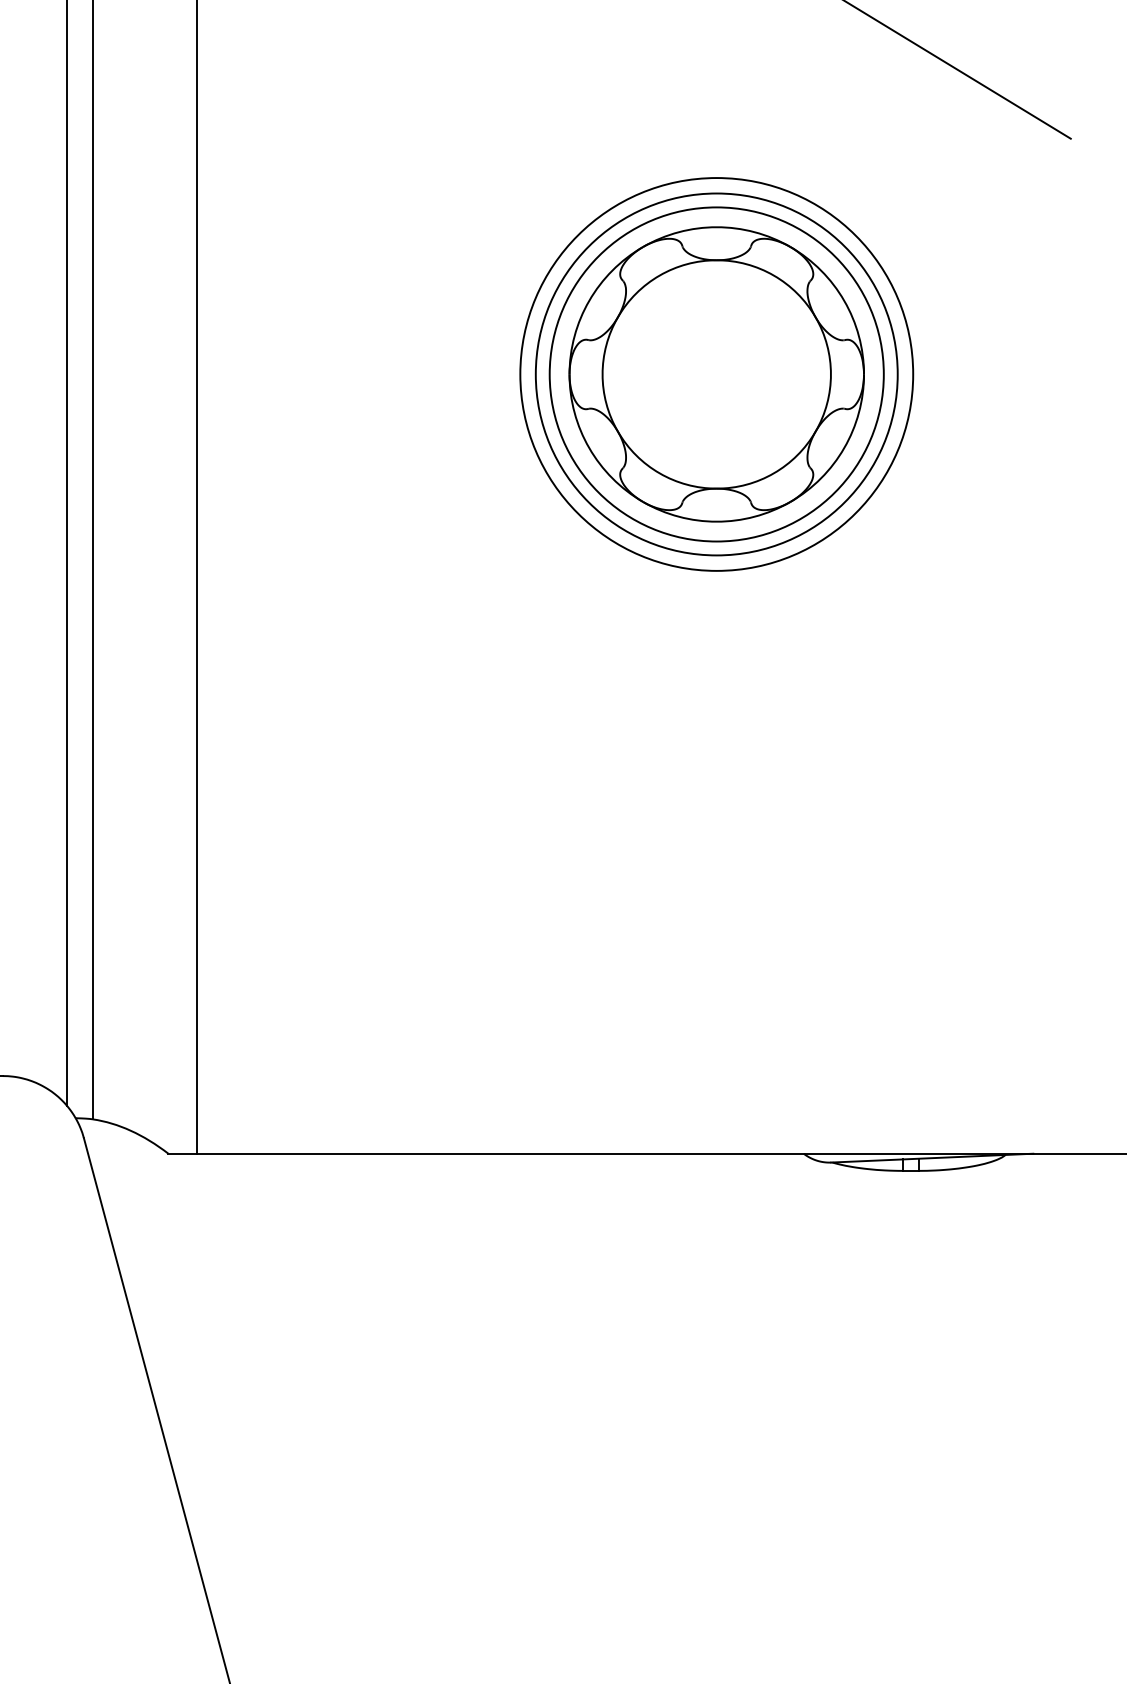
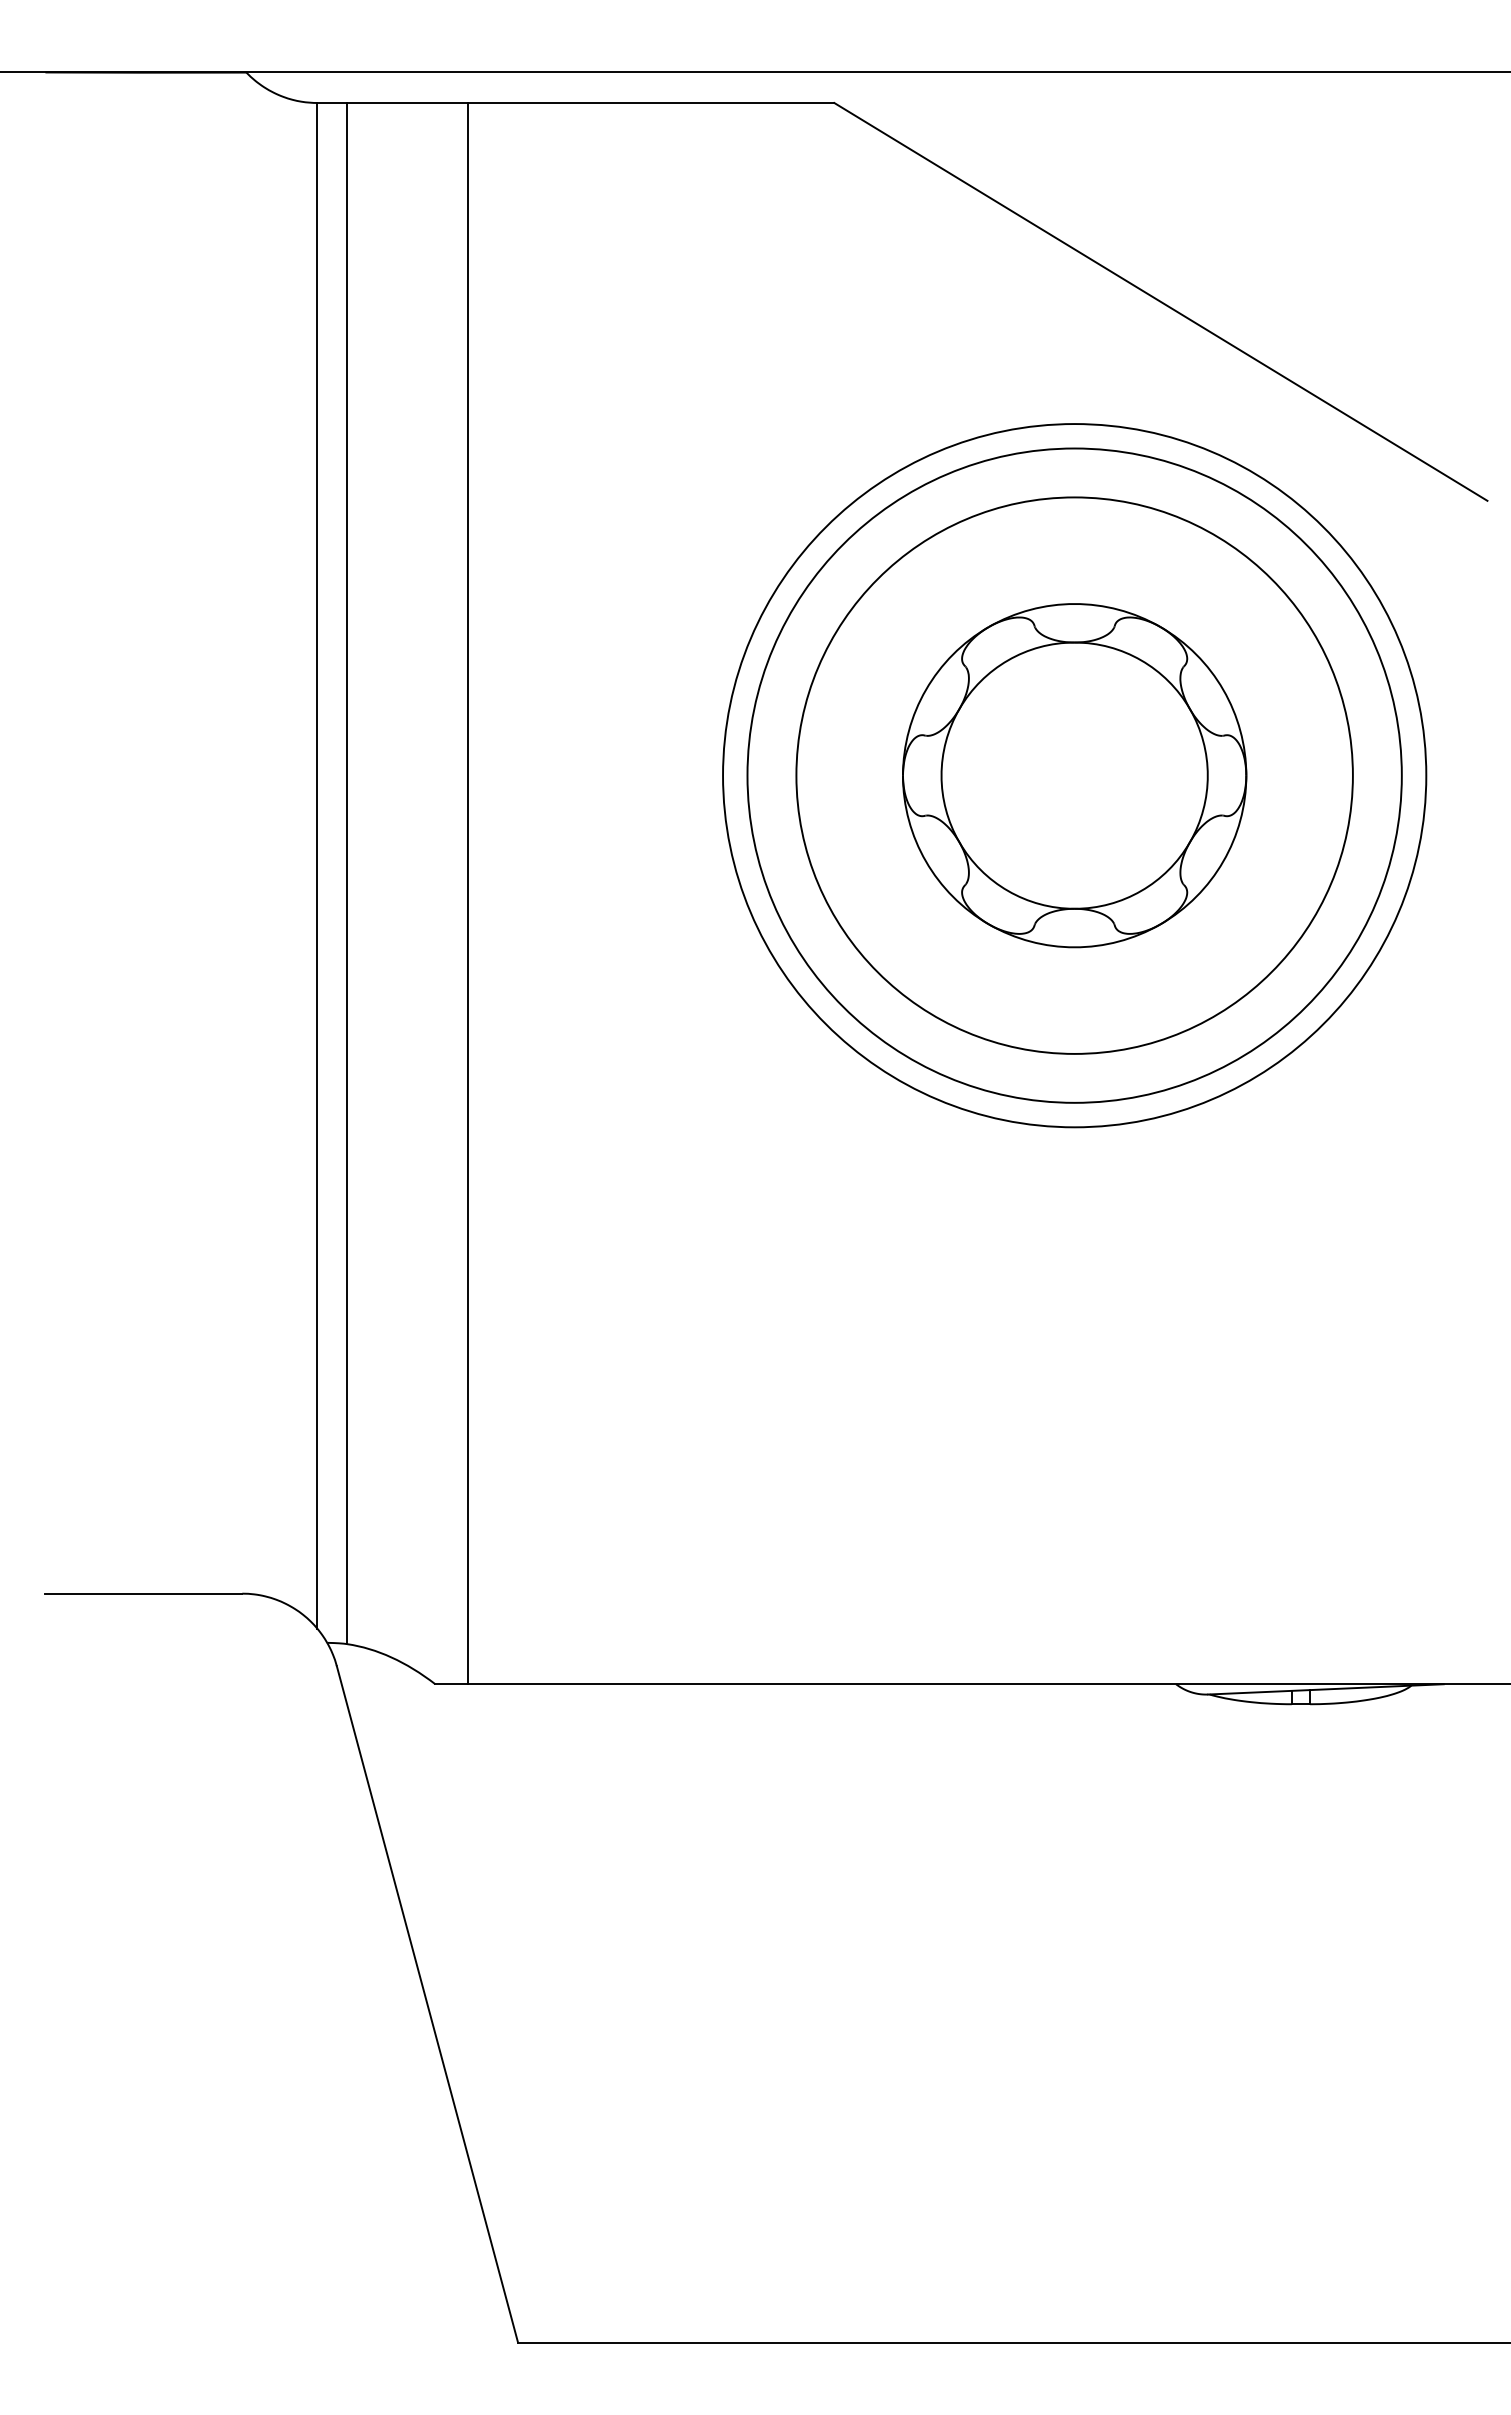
circle: (716, 374) -> (1074, 775), size x1.43
circle: (716, 374) -> (1074, 775), size x1.43
circle: (716, 374) -> (1074, 775), size x1.67

